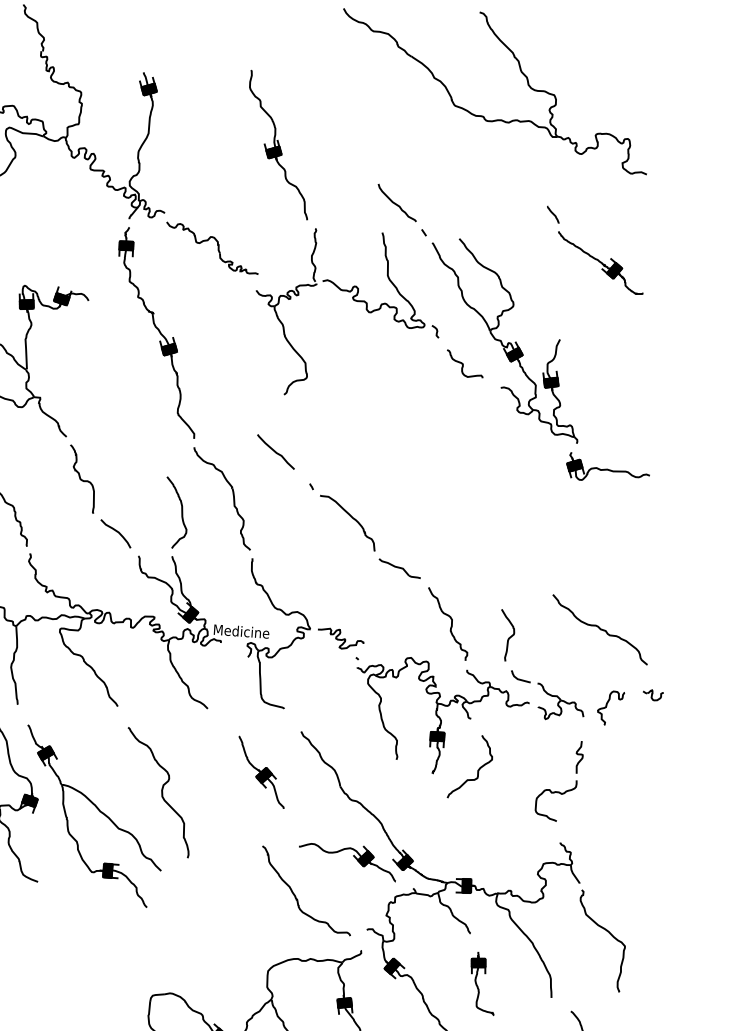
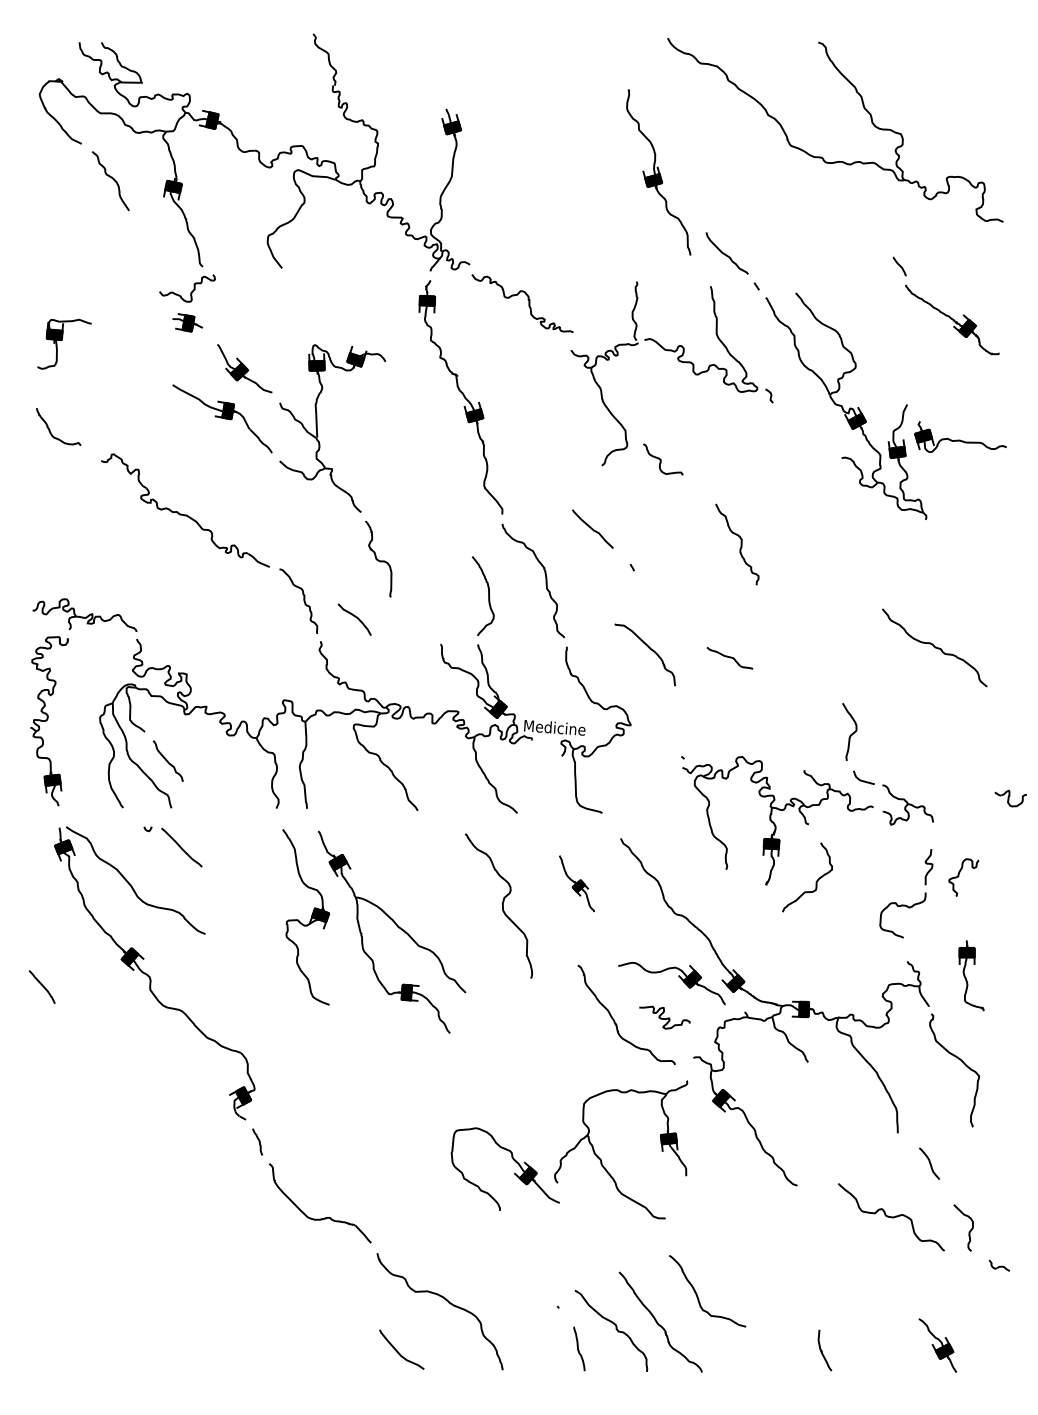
part: (278, 145) -> (658, 172), moved
curve: (463, 363) -> (661, 459), moved
part: (608, 465) -> (960, 436), moved
curve: (351, 518) -> (649, 649), moved
curve: (115, 531) -> (354, 617), moved
curve: (450, 624) -> (740, 544), moved
part: (600, 629) -> (934, 647), moved
curve: (340, 639) -> (664, 1018), moved
part: (652, 694) -> (1009, 797), size x1.4
curve: (607, 707) -> (959, 876), moved
part: (261, 772) -> (576, 883), size x0.7
curve: (161, 792) -> (502, 905), moved
part: (482, 983) -> (971, 975), moved

